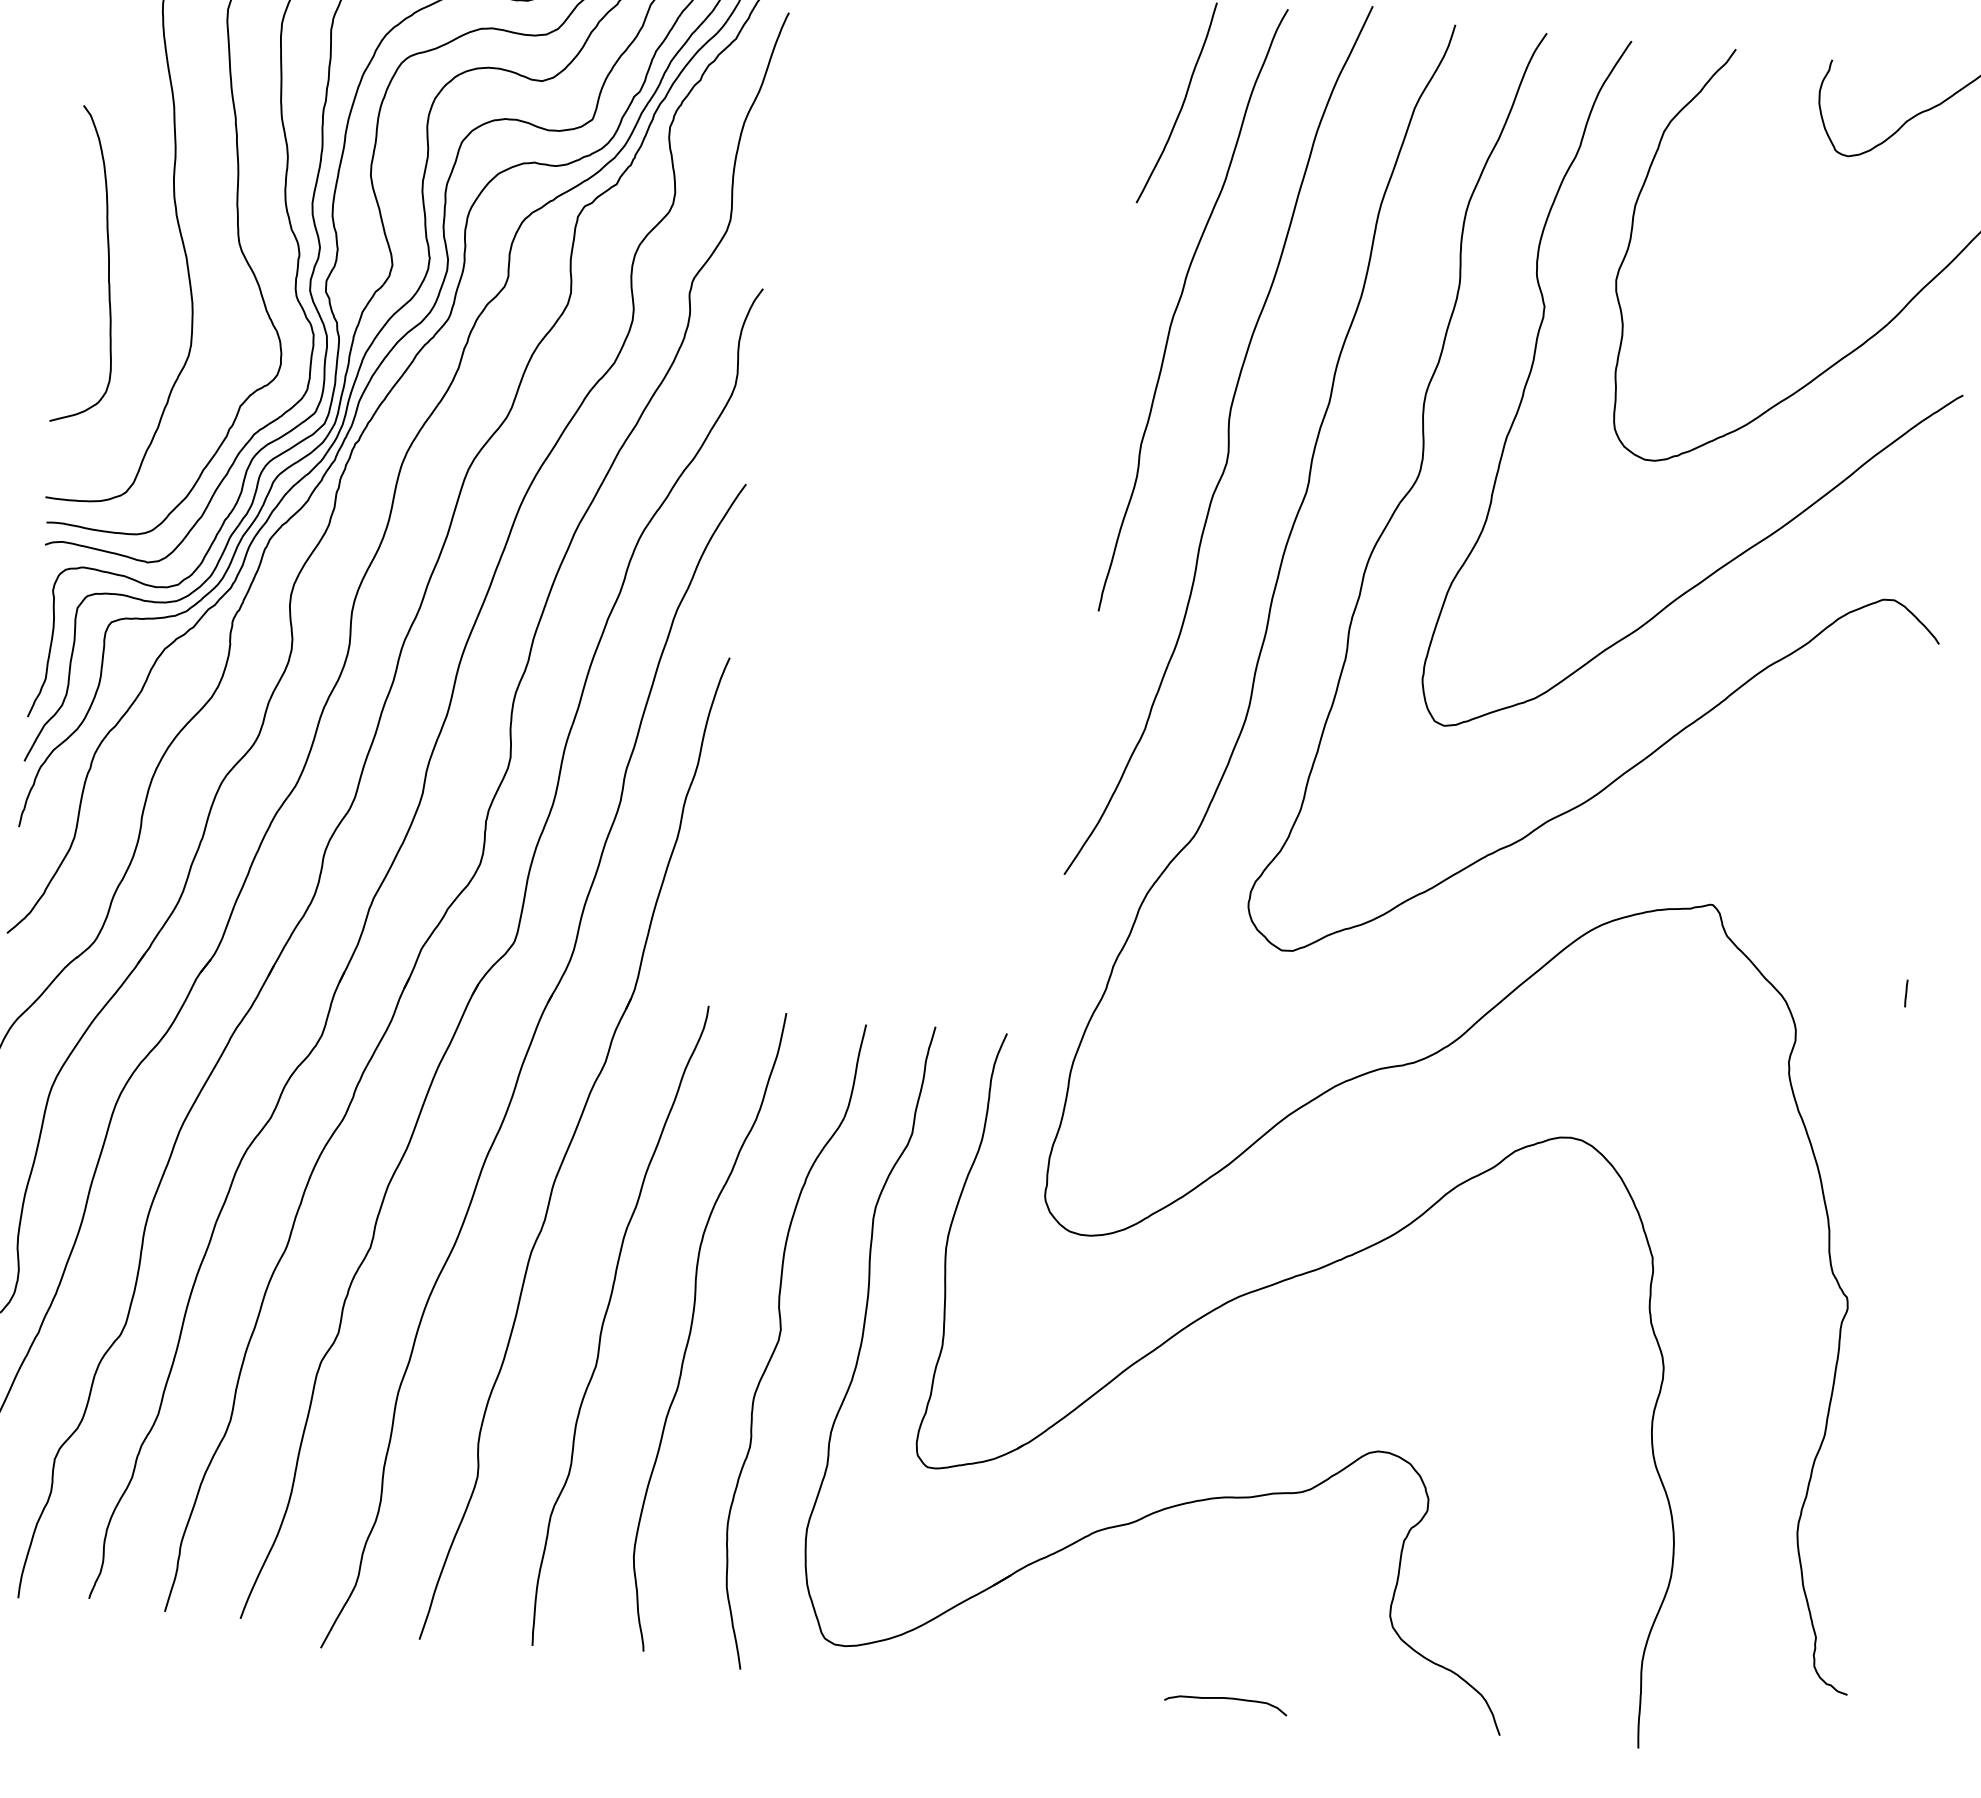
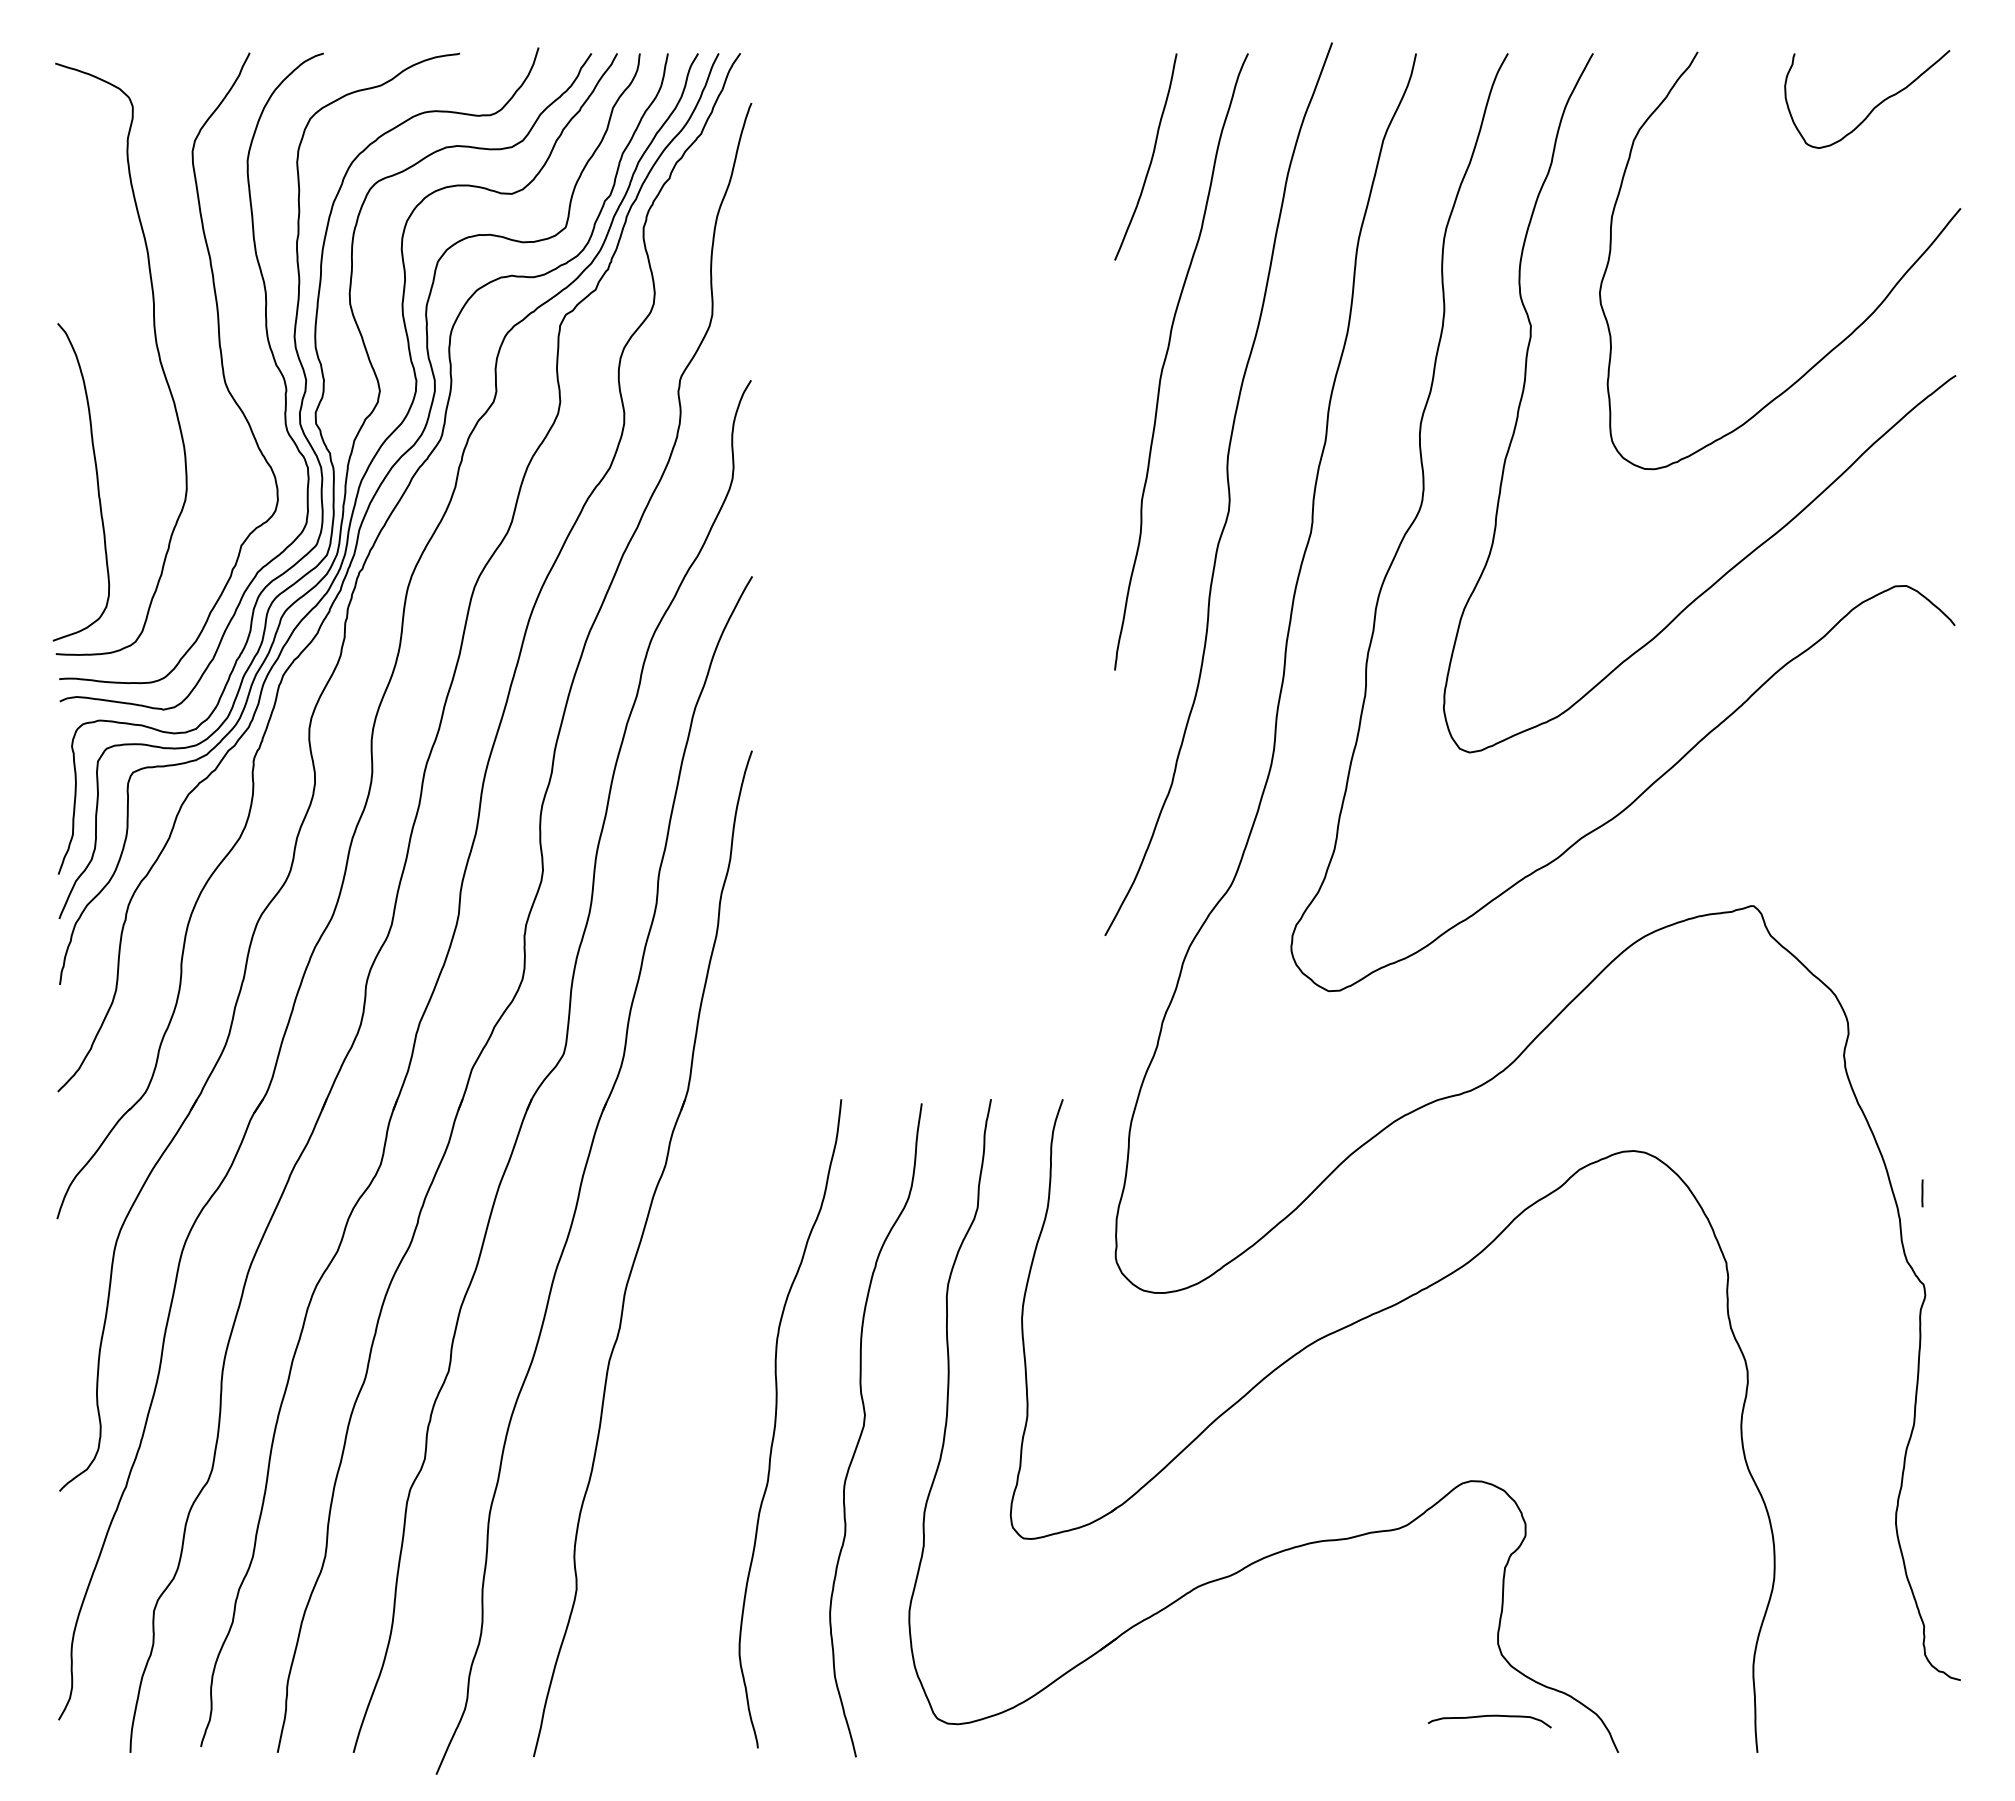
curve: (107, 266) -> (96, 481), moved
line: (1906, 993) -> (1922, 1193), moved
curve: (605, 1318) -> (689, 1420), removed
curve: (1226, 1698) -> (1489, 1716), moved

